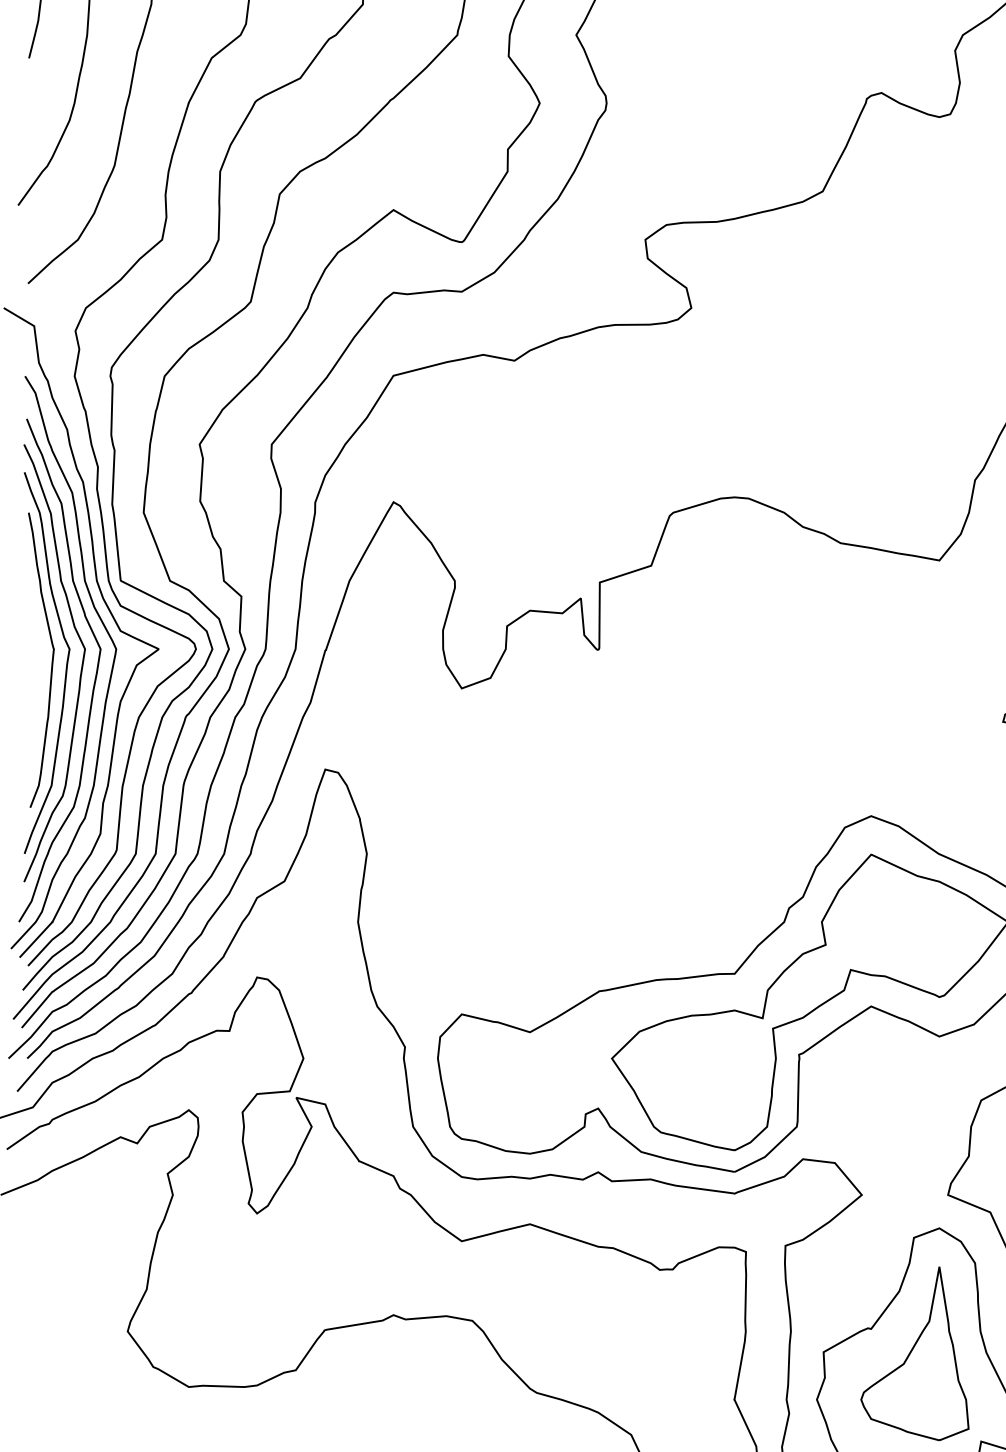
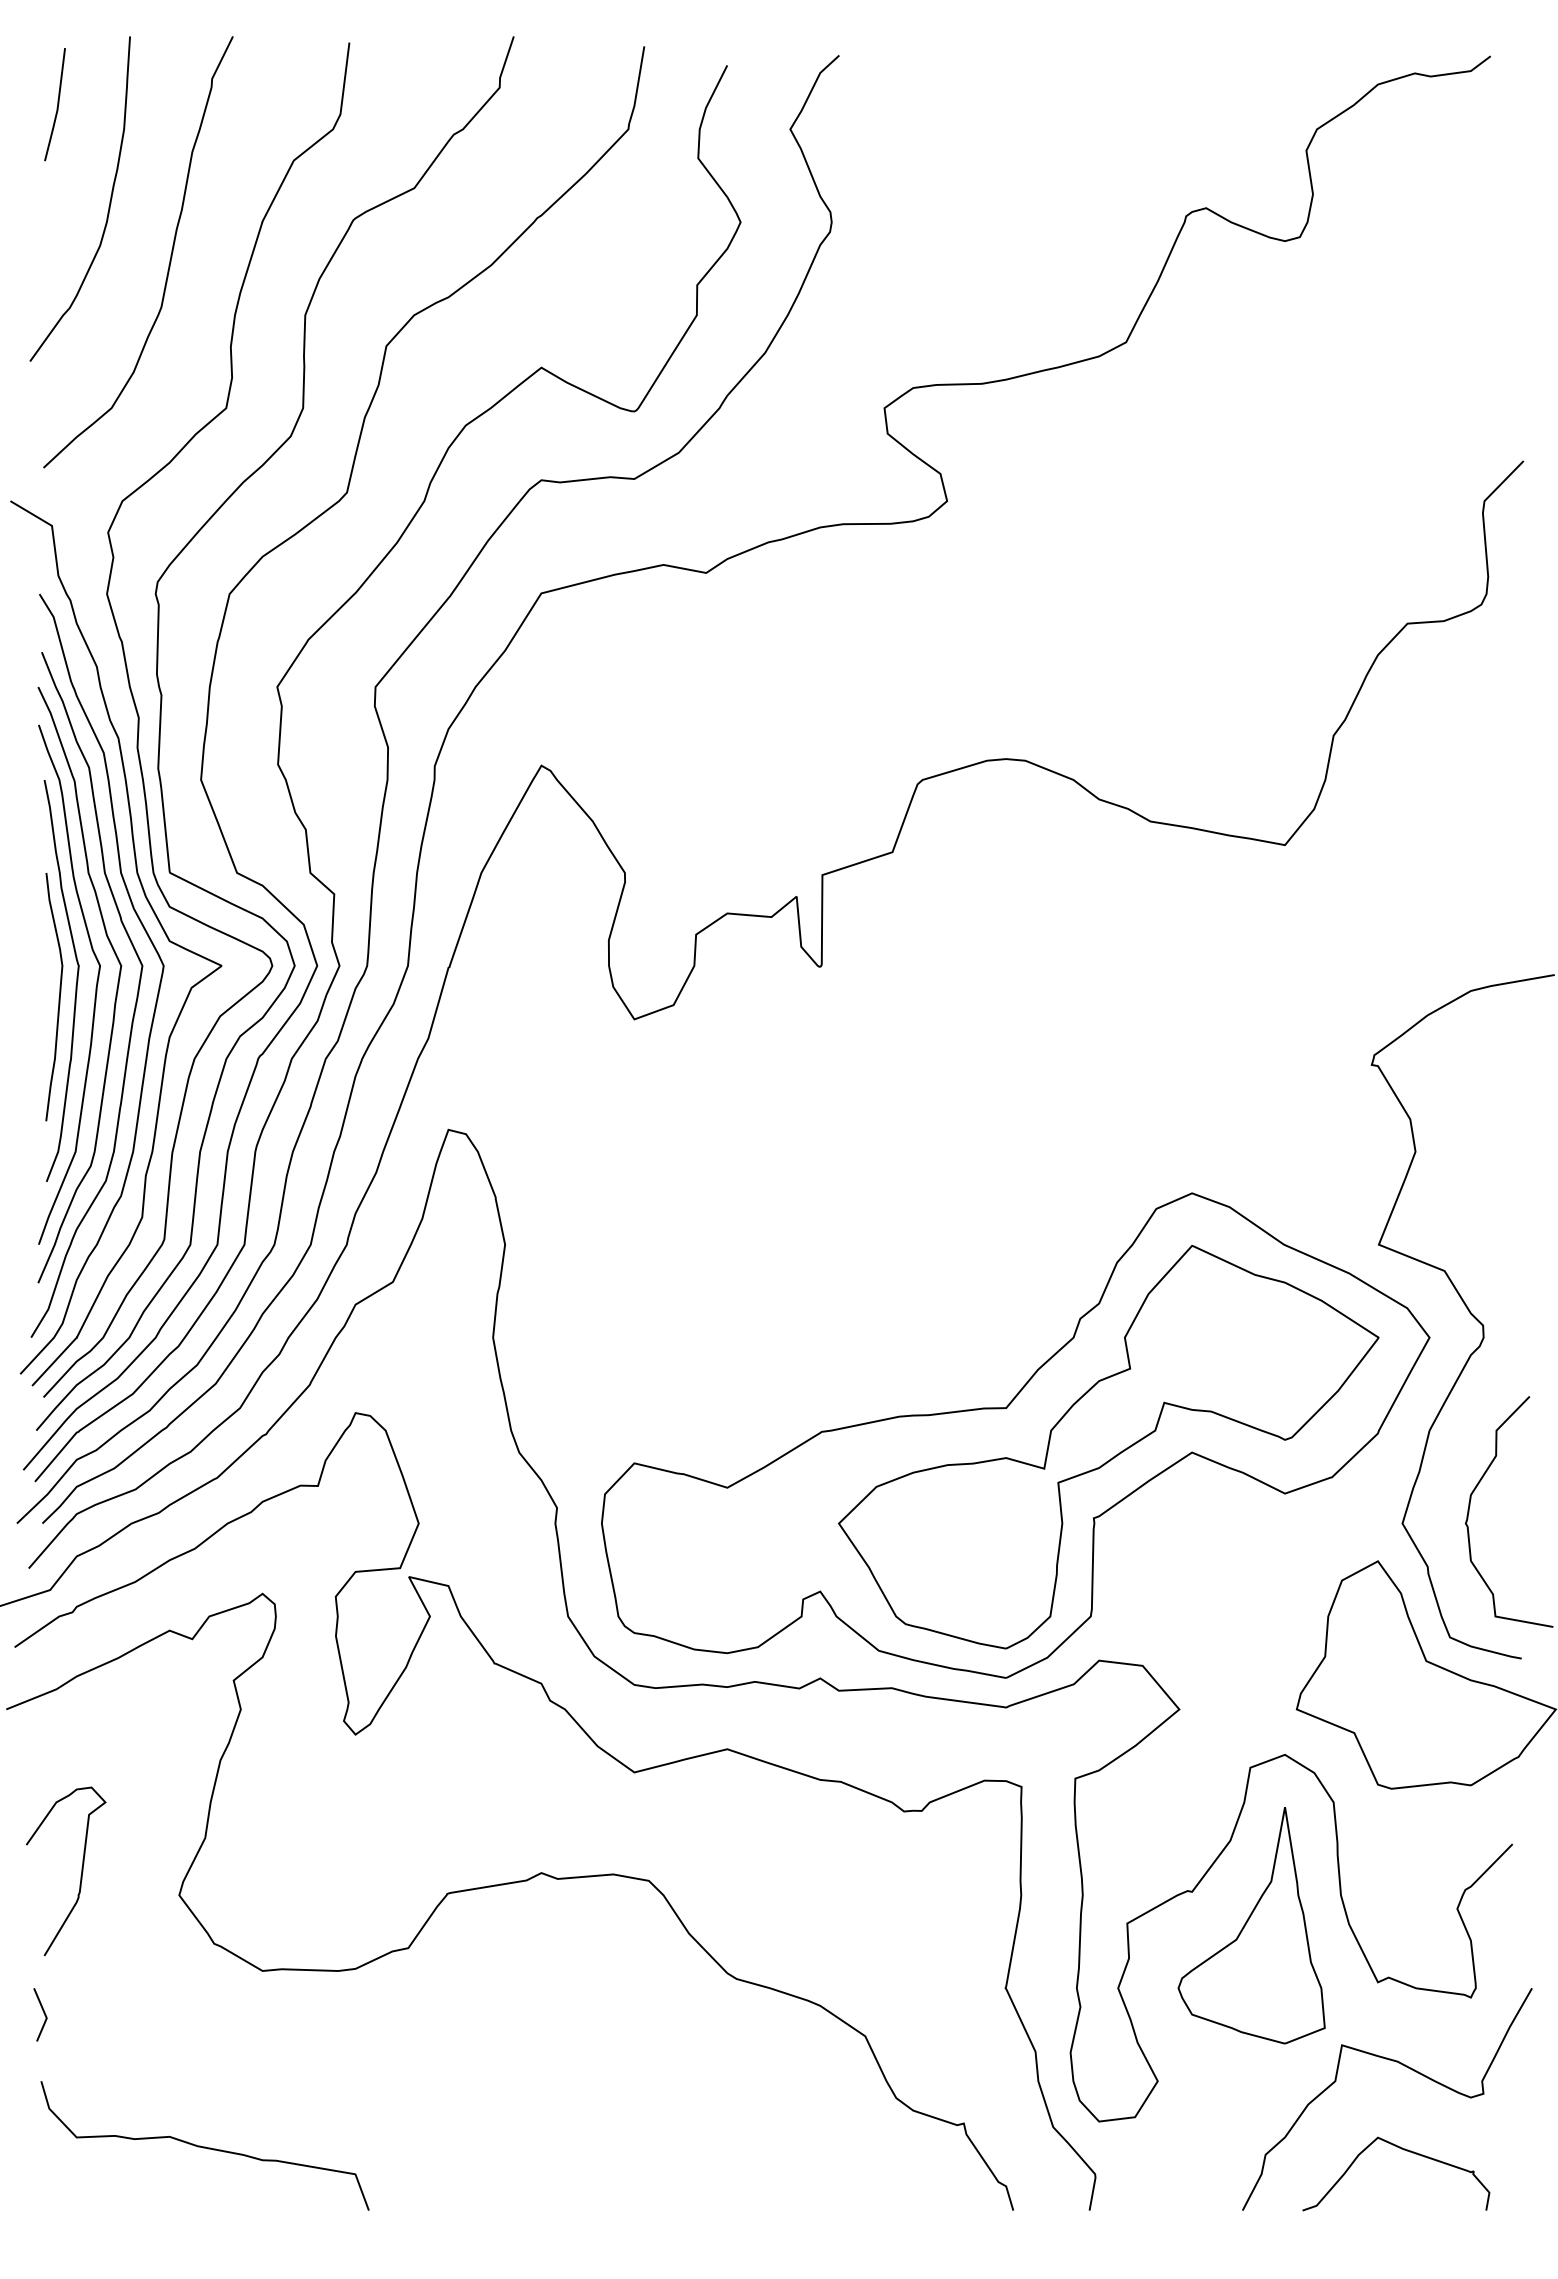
curve: (39, 672) -> (58, 997), added
curve: (55, 1316) -> (80, 1875), added
line: (28, 1418) -> (43, 2013), added

